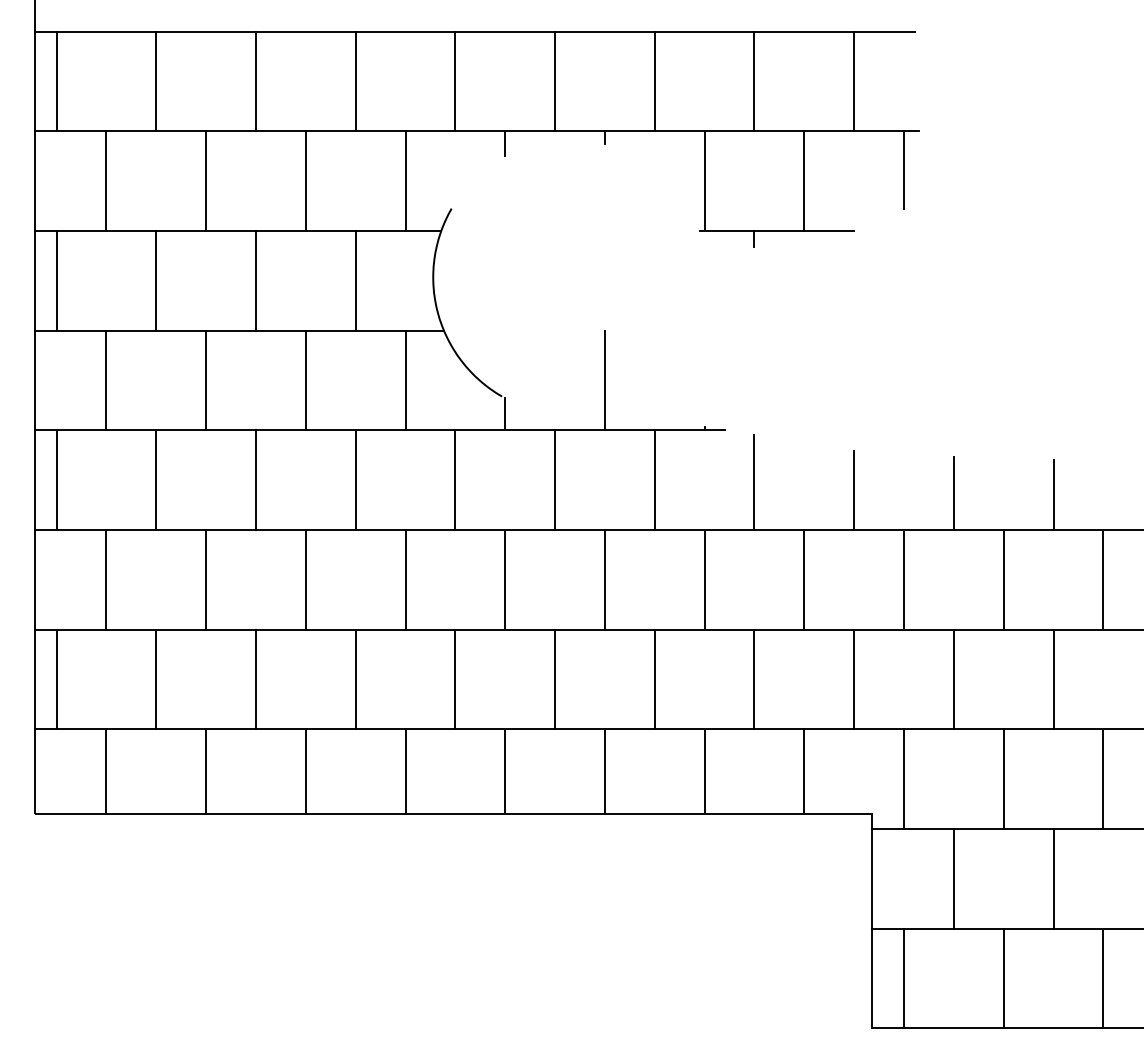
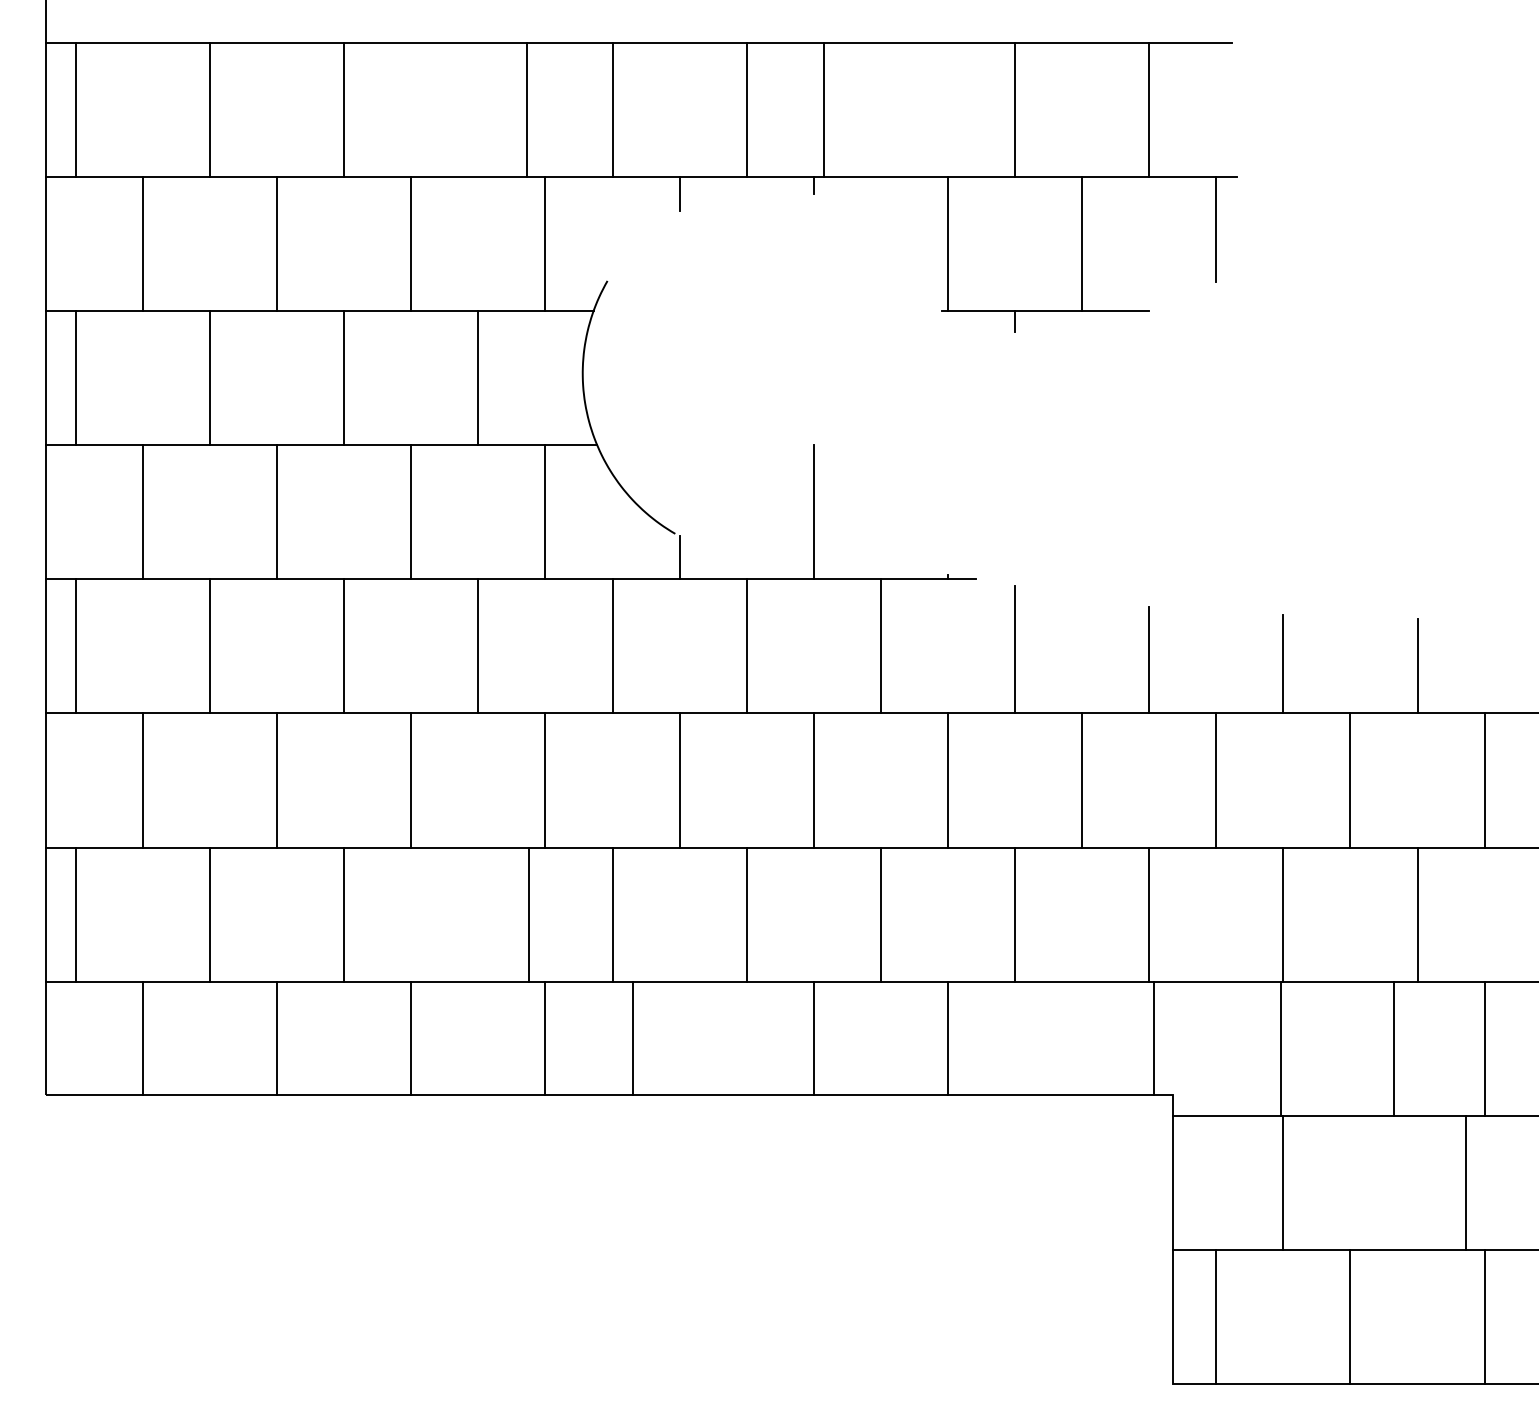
line: (355, 81) -> (527, 109), moved
line: (654, 81) -> (823, 109), moved
line: (355, 679) -> (529, 914), moved
line: (505, 771) -> (632, 1038), moved
line: (804, 771) -> (1154, 1038), moved
line: (904, 778) -> (1281, 1048), moved
line: (1003, 778) -> (1394, 1048), moved
line: (1053, 879) -> (1465, 1183), moved

